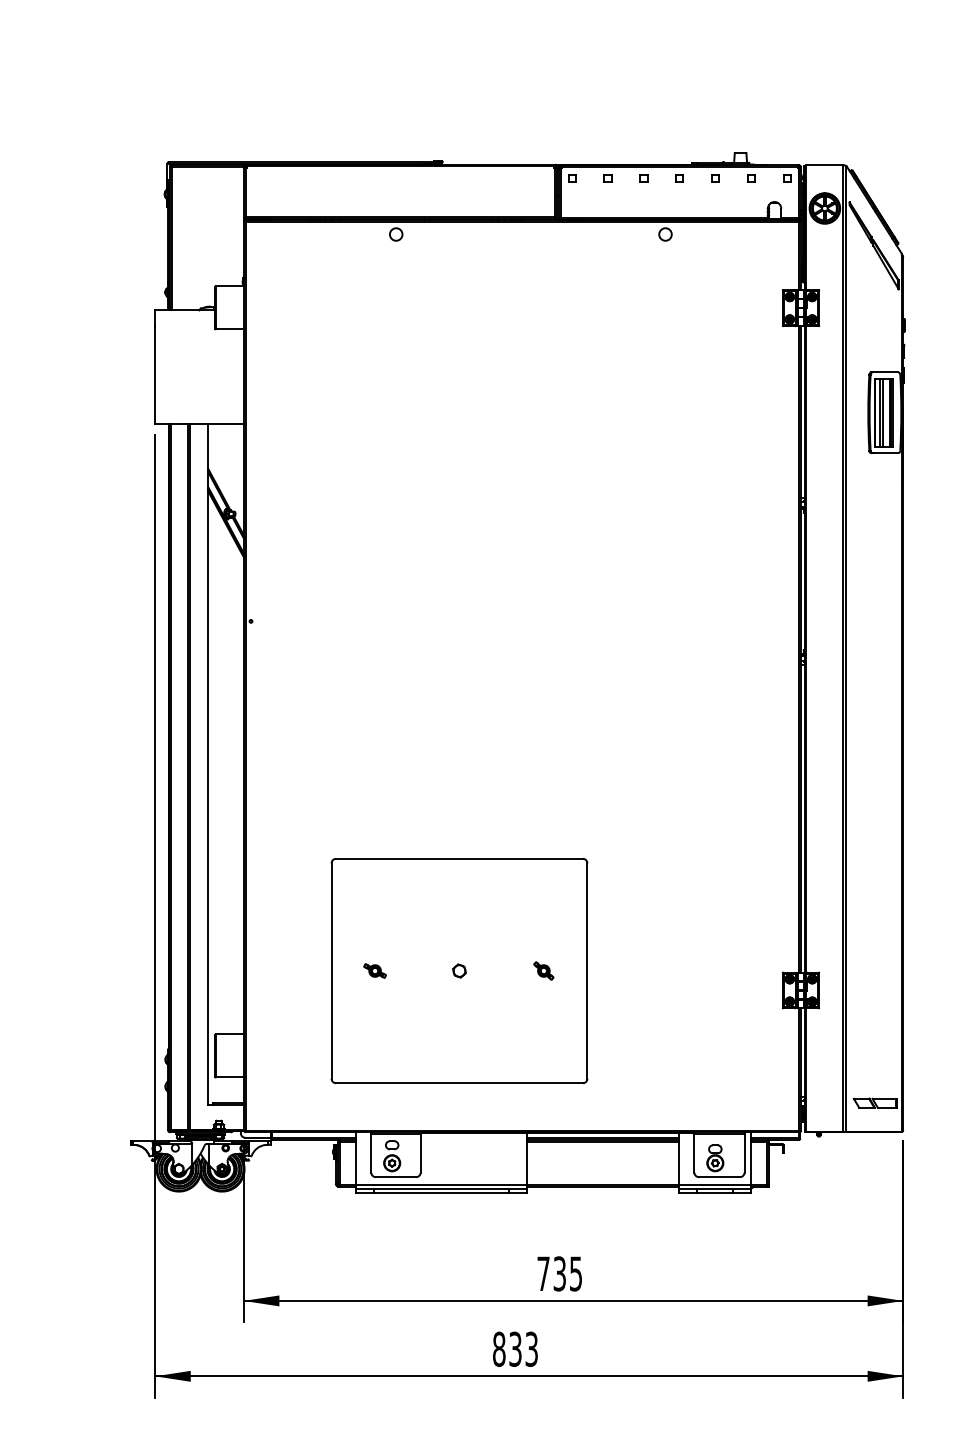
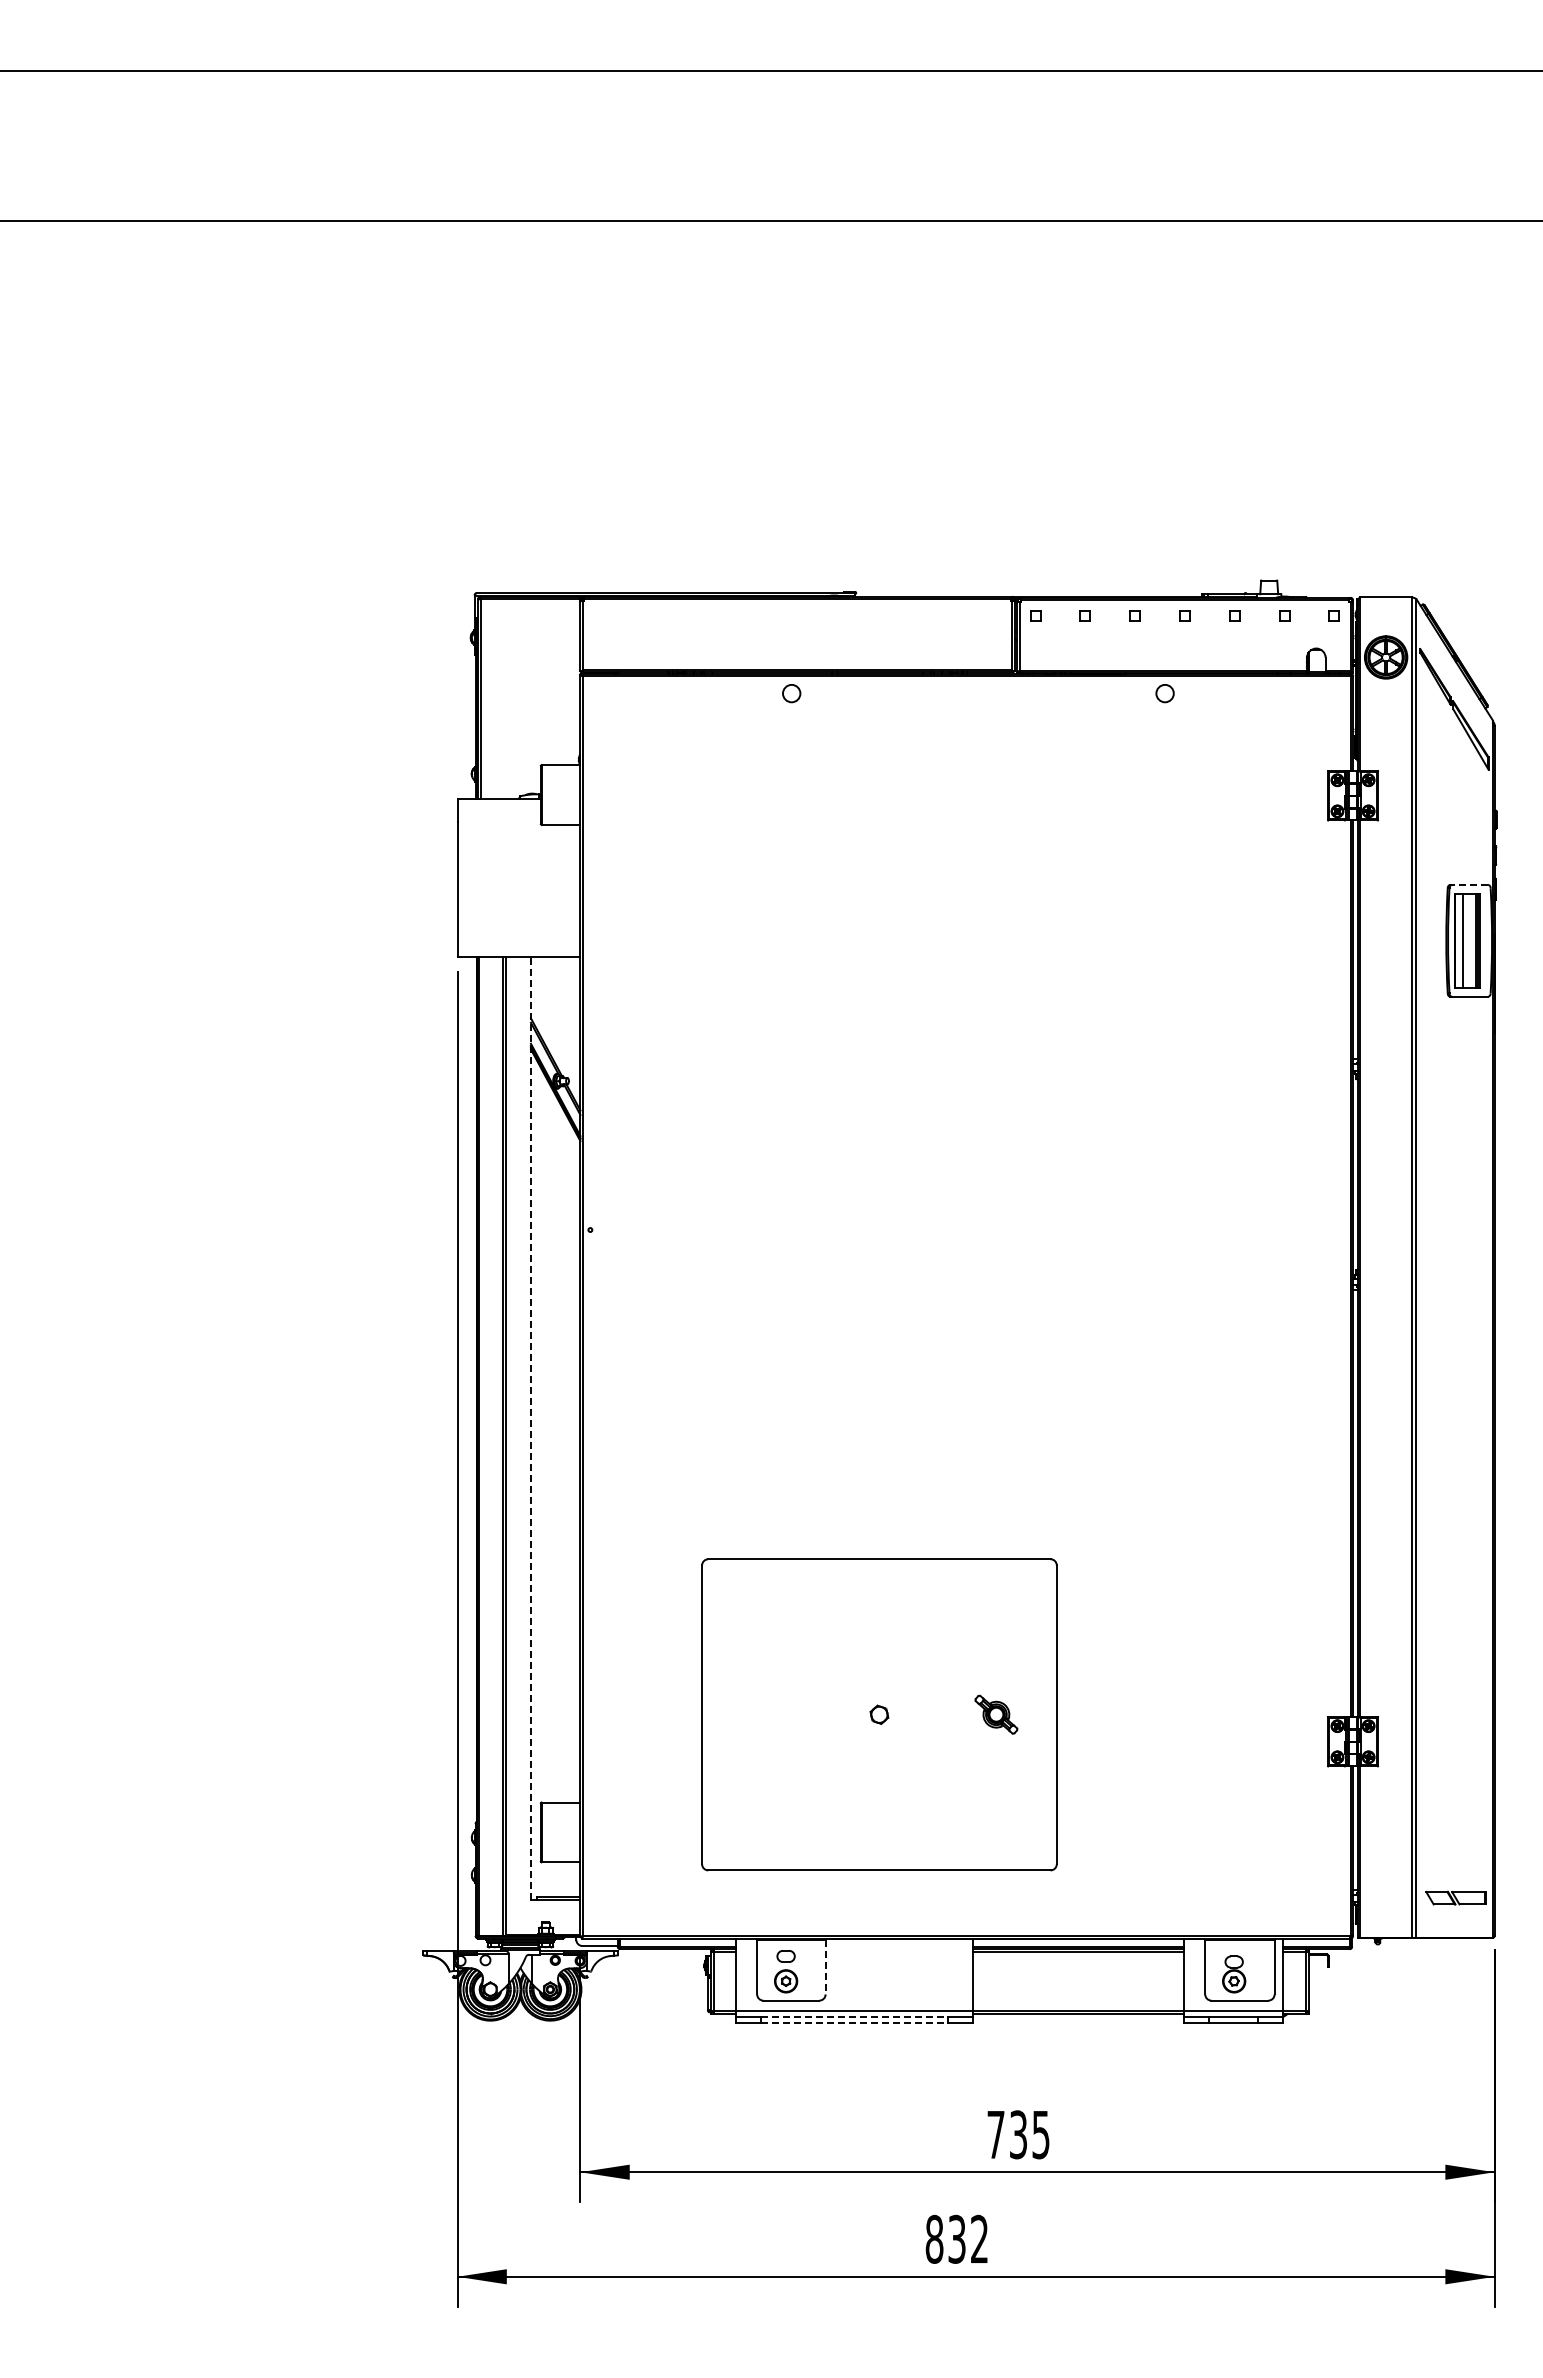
line: (885, 372) -> (1470, 884), solid -> dashed
line: (883, 412) -> (1467, 940), removed
line: (207, 764) -> (530, 1428), solid -> dashed
part: (375, 970) -> (762, 1714), removed
part: (543, 970) -> (996, 1714), size x1.6
line: (420, 1153) -> (825, 1967), solid -> dashed
line: (442, 1188) -> (855, 2016), solid -> dashed
line: (442, 1192) -> (855, 2022), solid -> dashed
text: (531, 1349) -> (979, 2239), 833 -> 832

